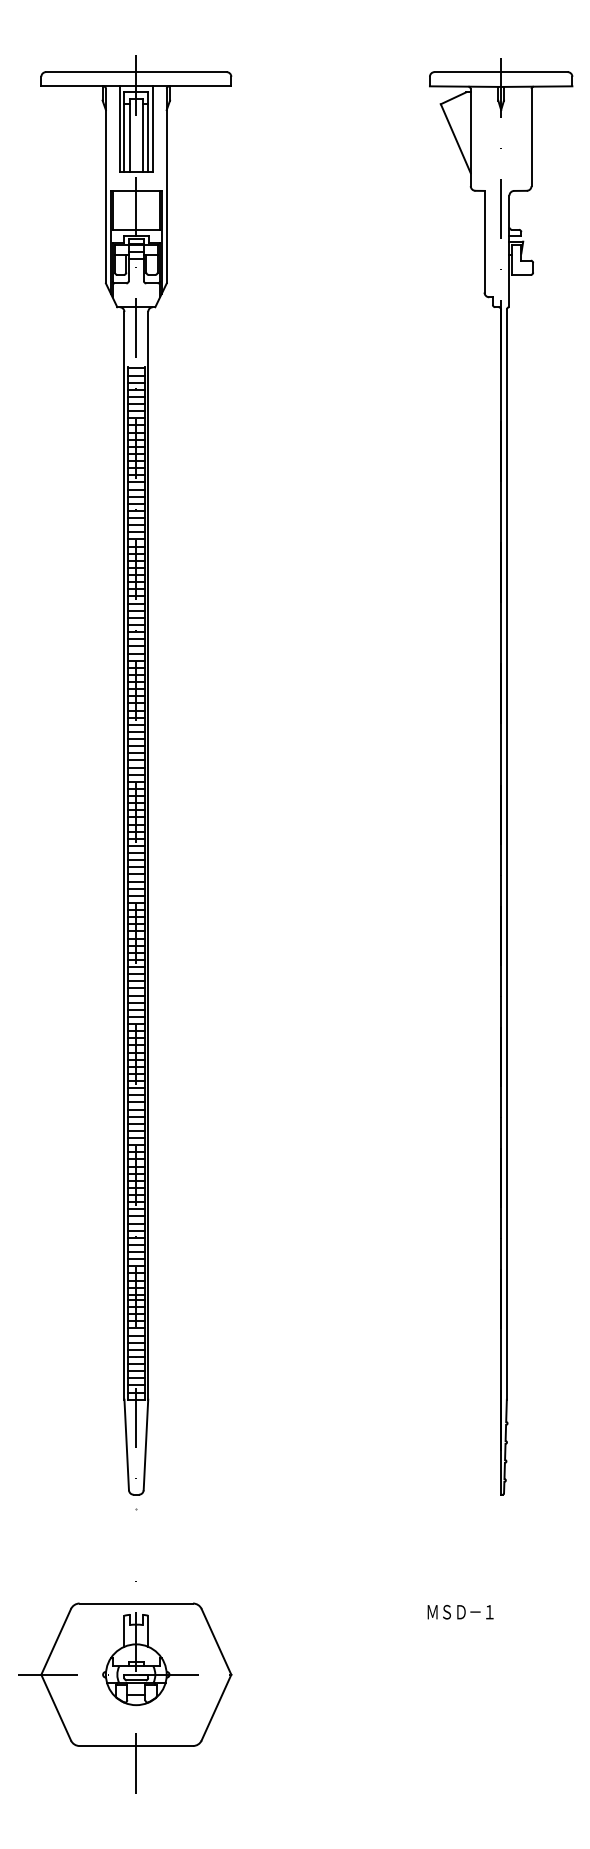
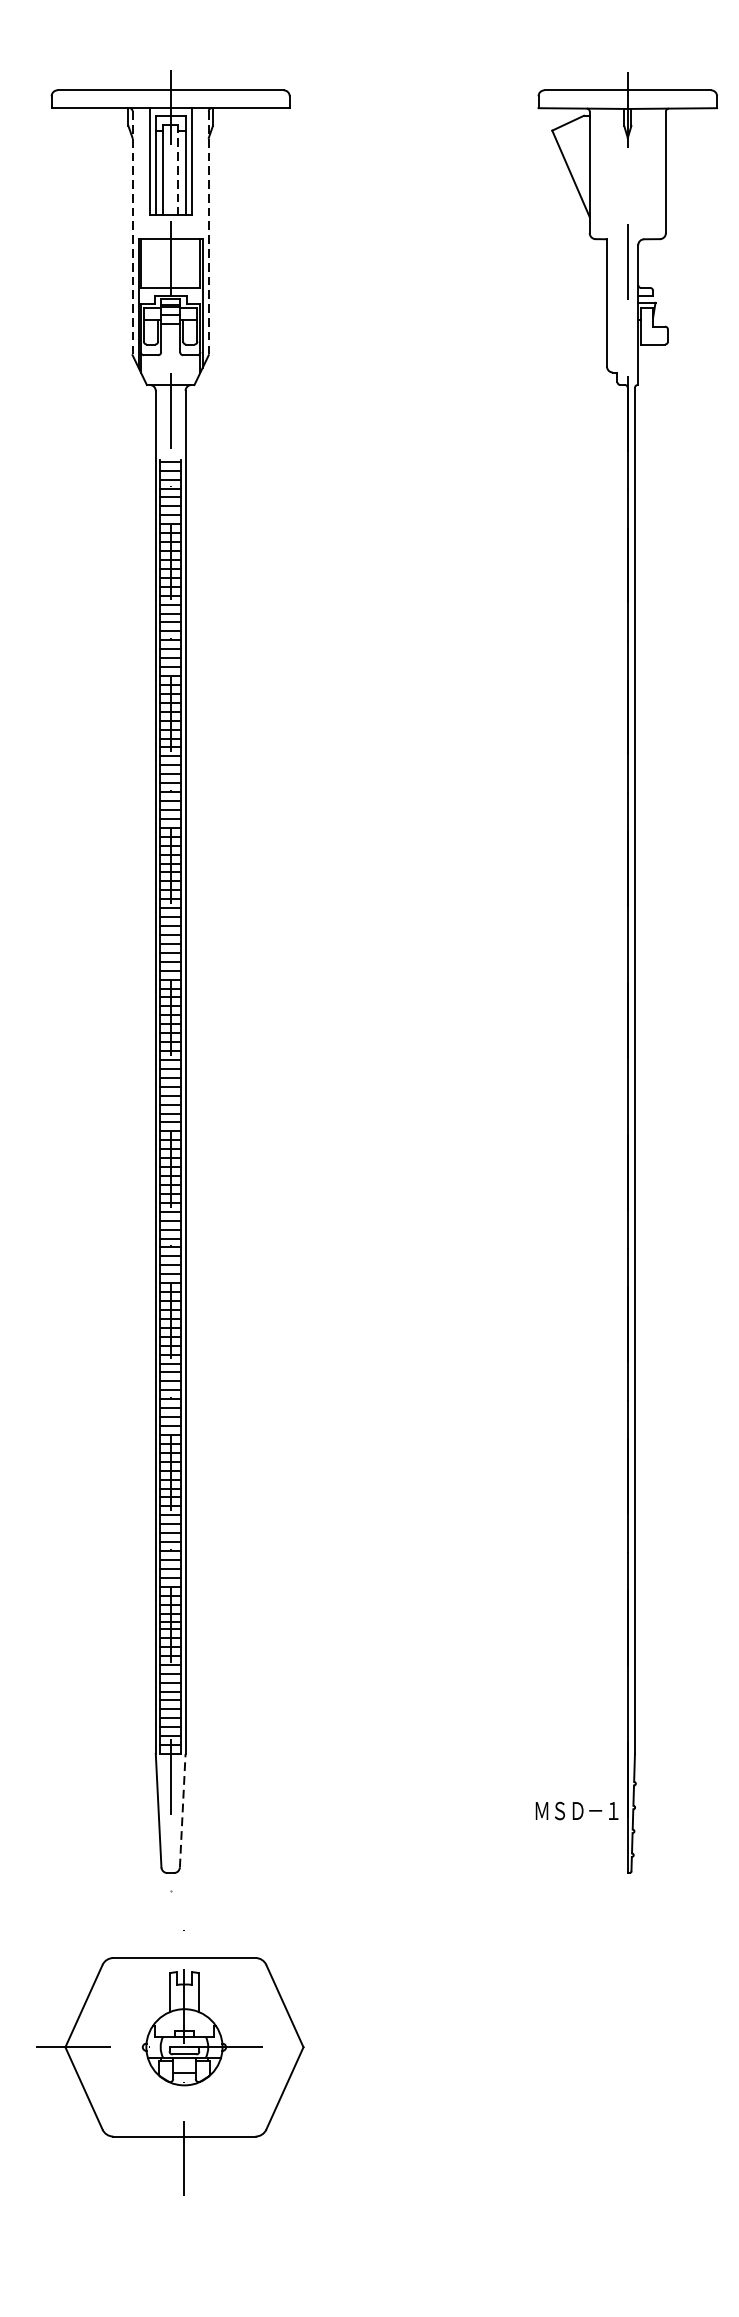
line: (142, 136) -> (178, 171), solid -> dashed
line: (105, 186) -> (132, 233), solid -> dashed
line: (166, 186) -> (208, 233), solid -> dashed
line: (145, 1444) -> (182, 1810), solid -> dashed
text: (460, 1612) -> (576, 1811), moved
part: (125, 1687) -> (170, 2063), moved

